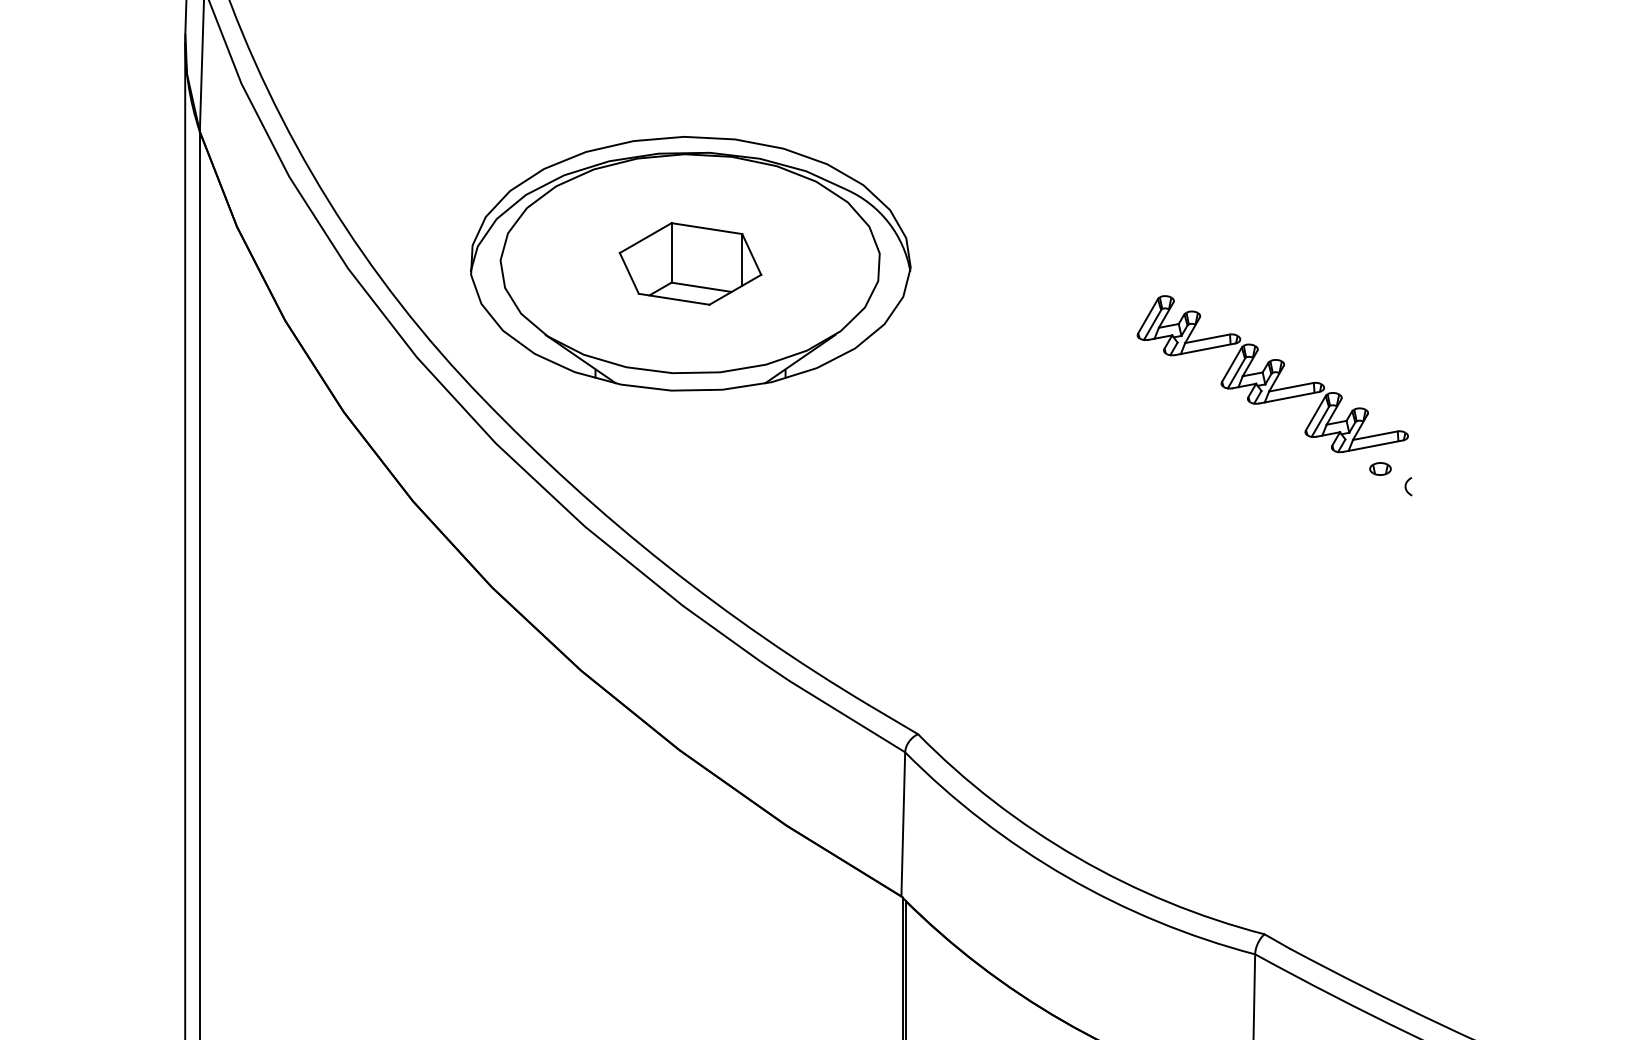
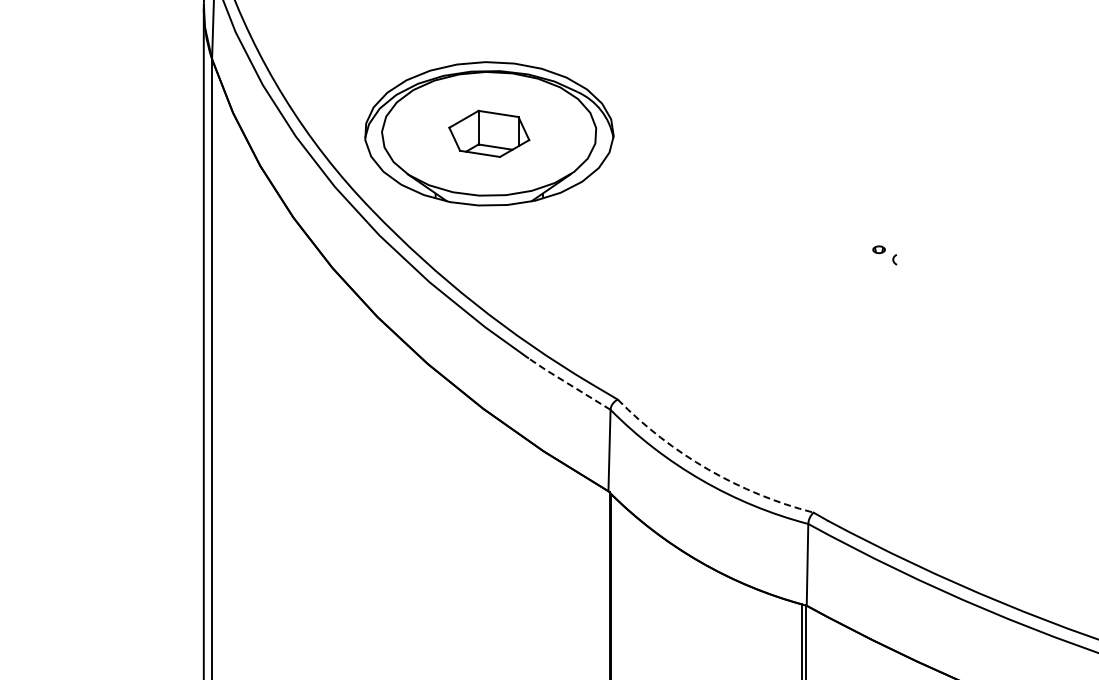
part: (1273, 374) -> (818, 196), removed
line: (832, 707) -> (569, 384), solid -> dashed
arc: (1078, 857) -> (708, 469), solid -> dashed

